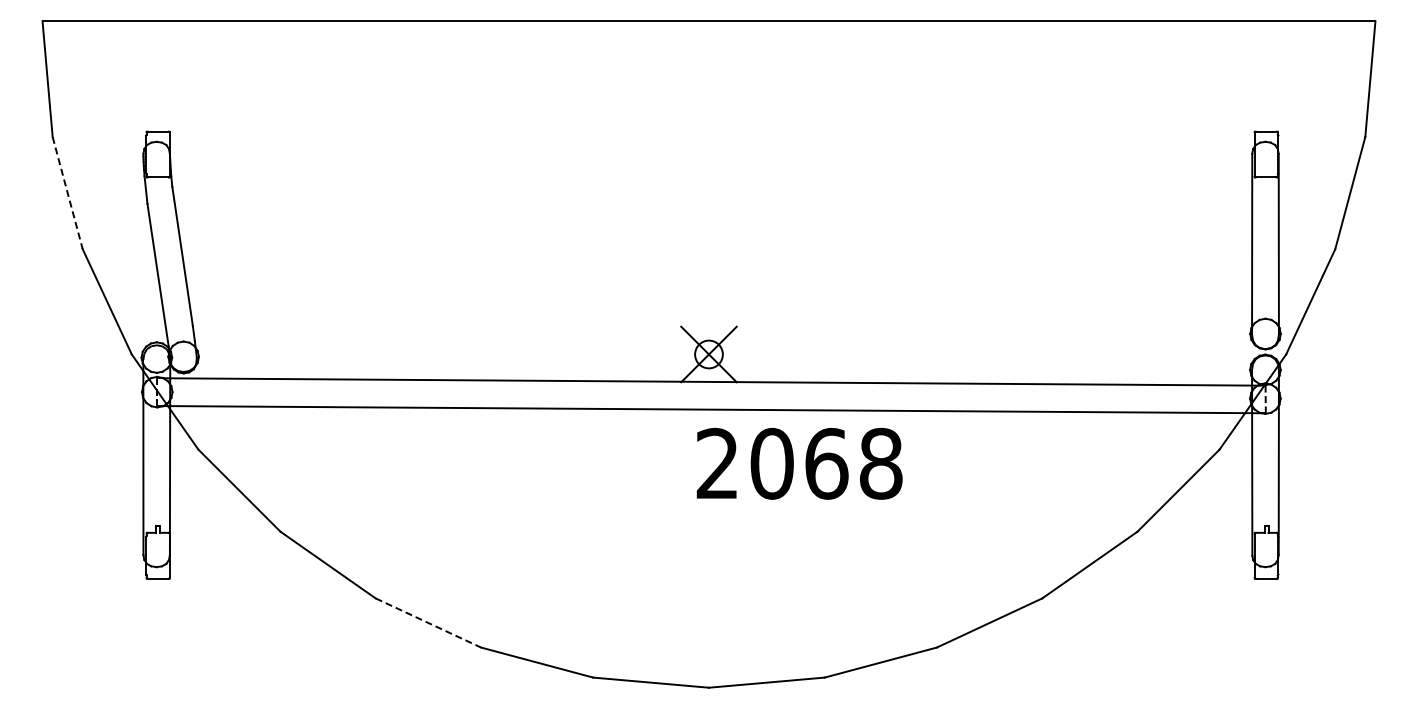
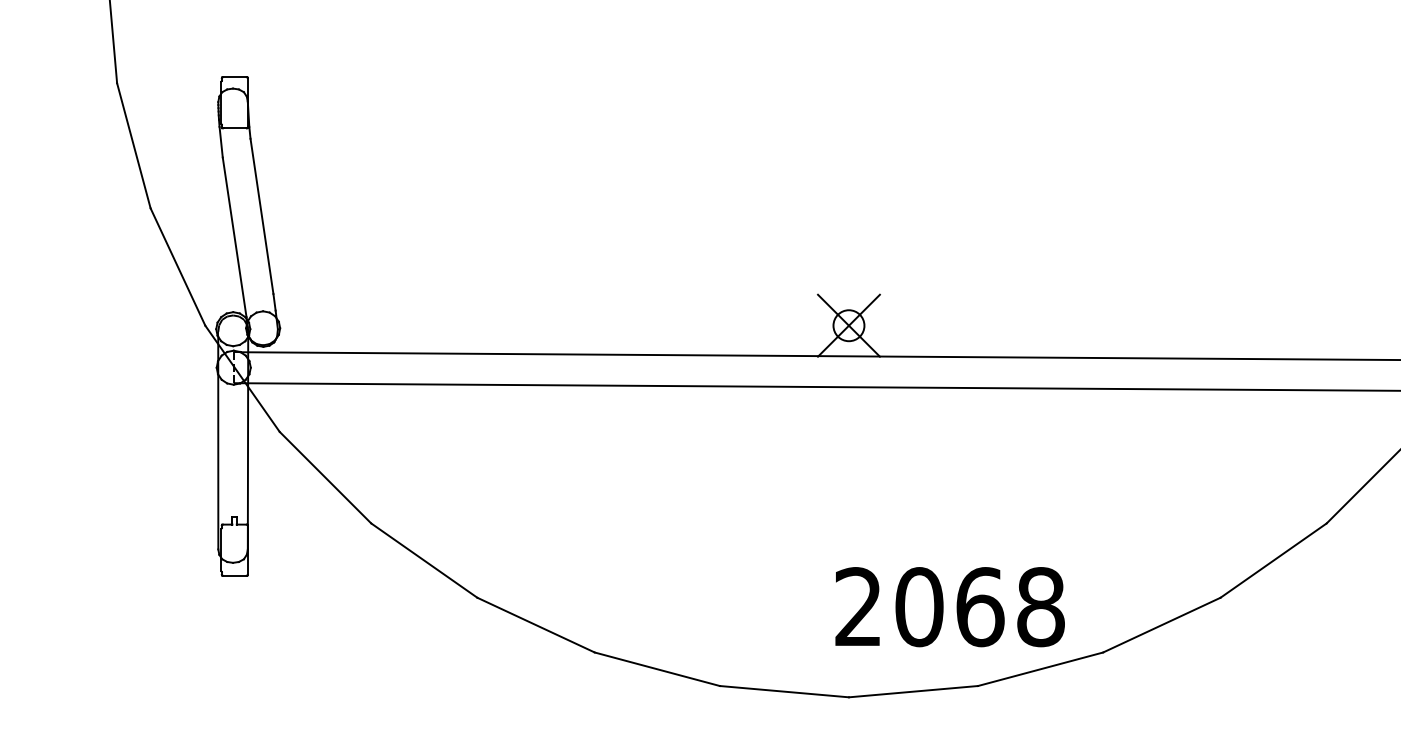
line: (67, 193) -> (133, 146), dashed -> solid
text: (799, 463) -> (949, 606), moved
line: (428, 623) -> (536, 625), dashed -> solid

